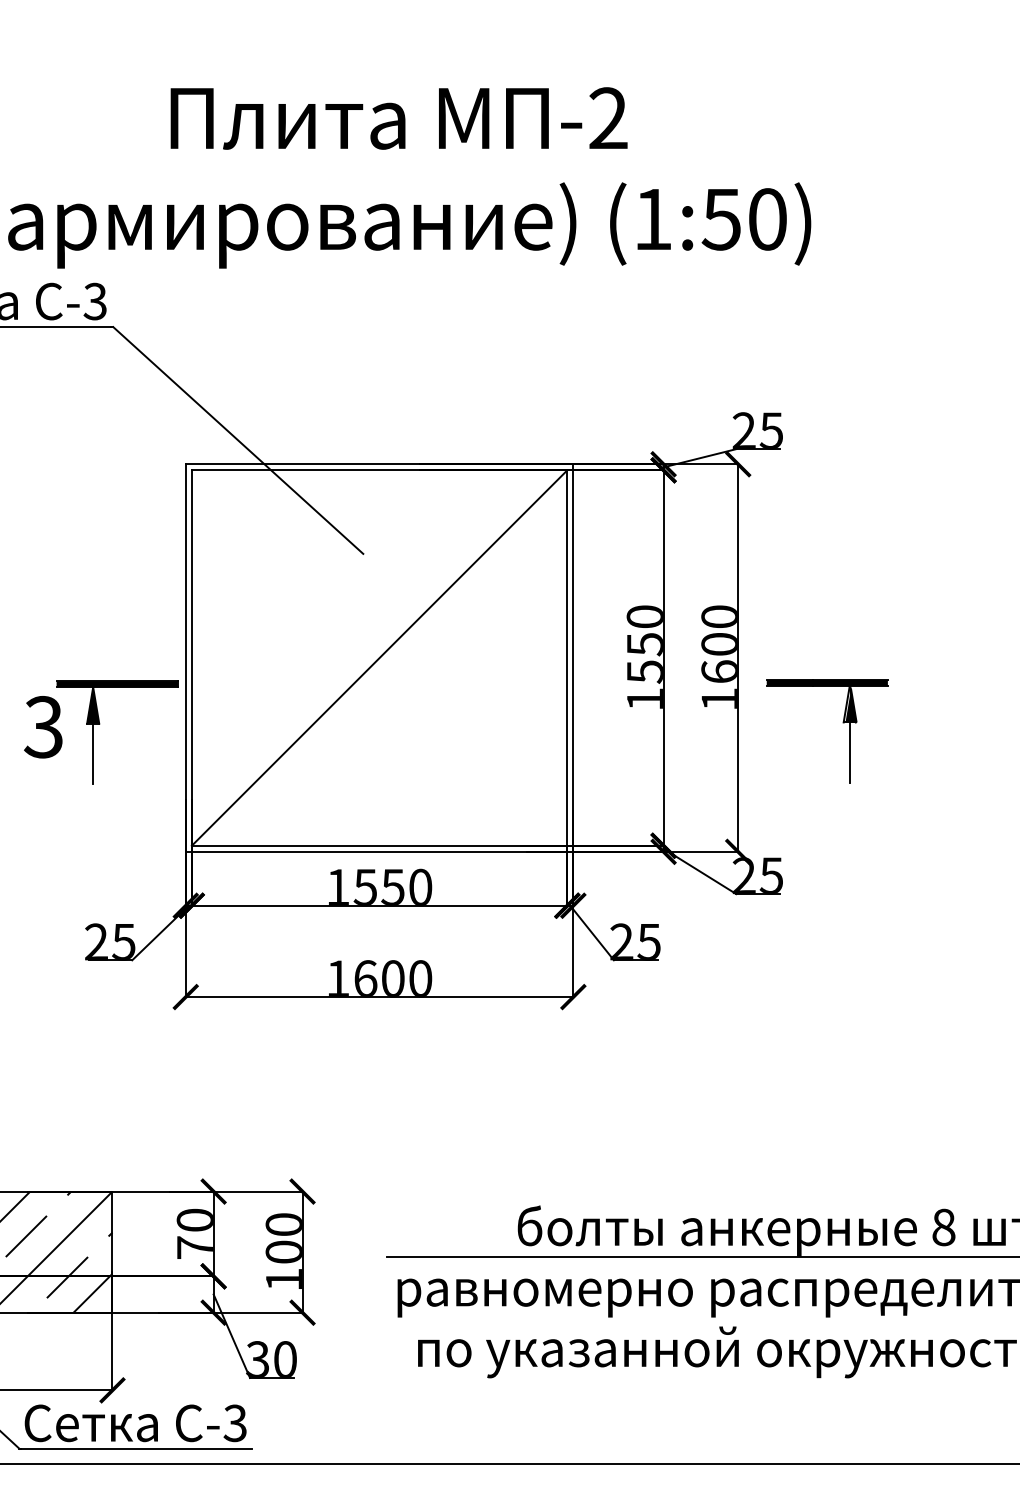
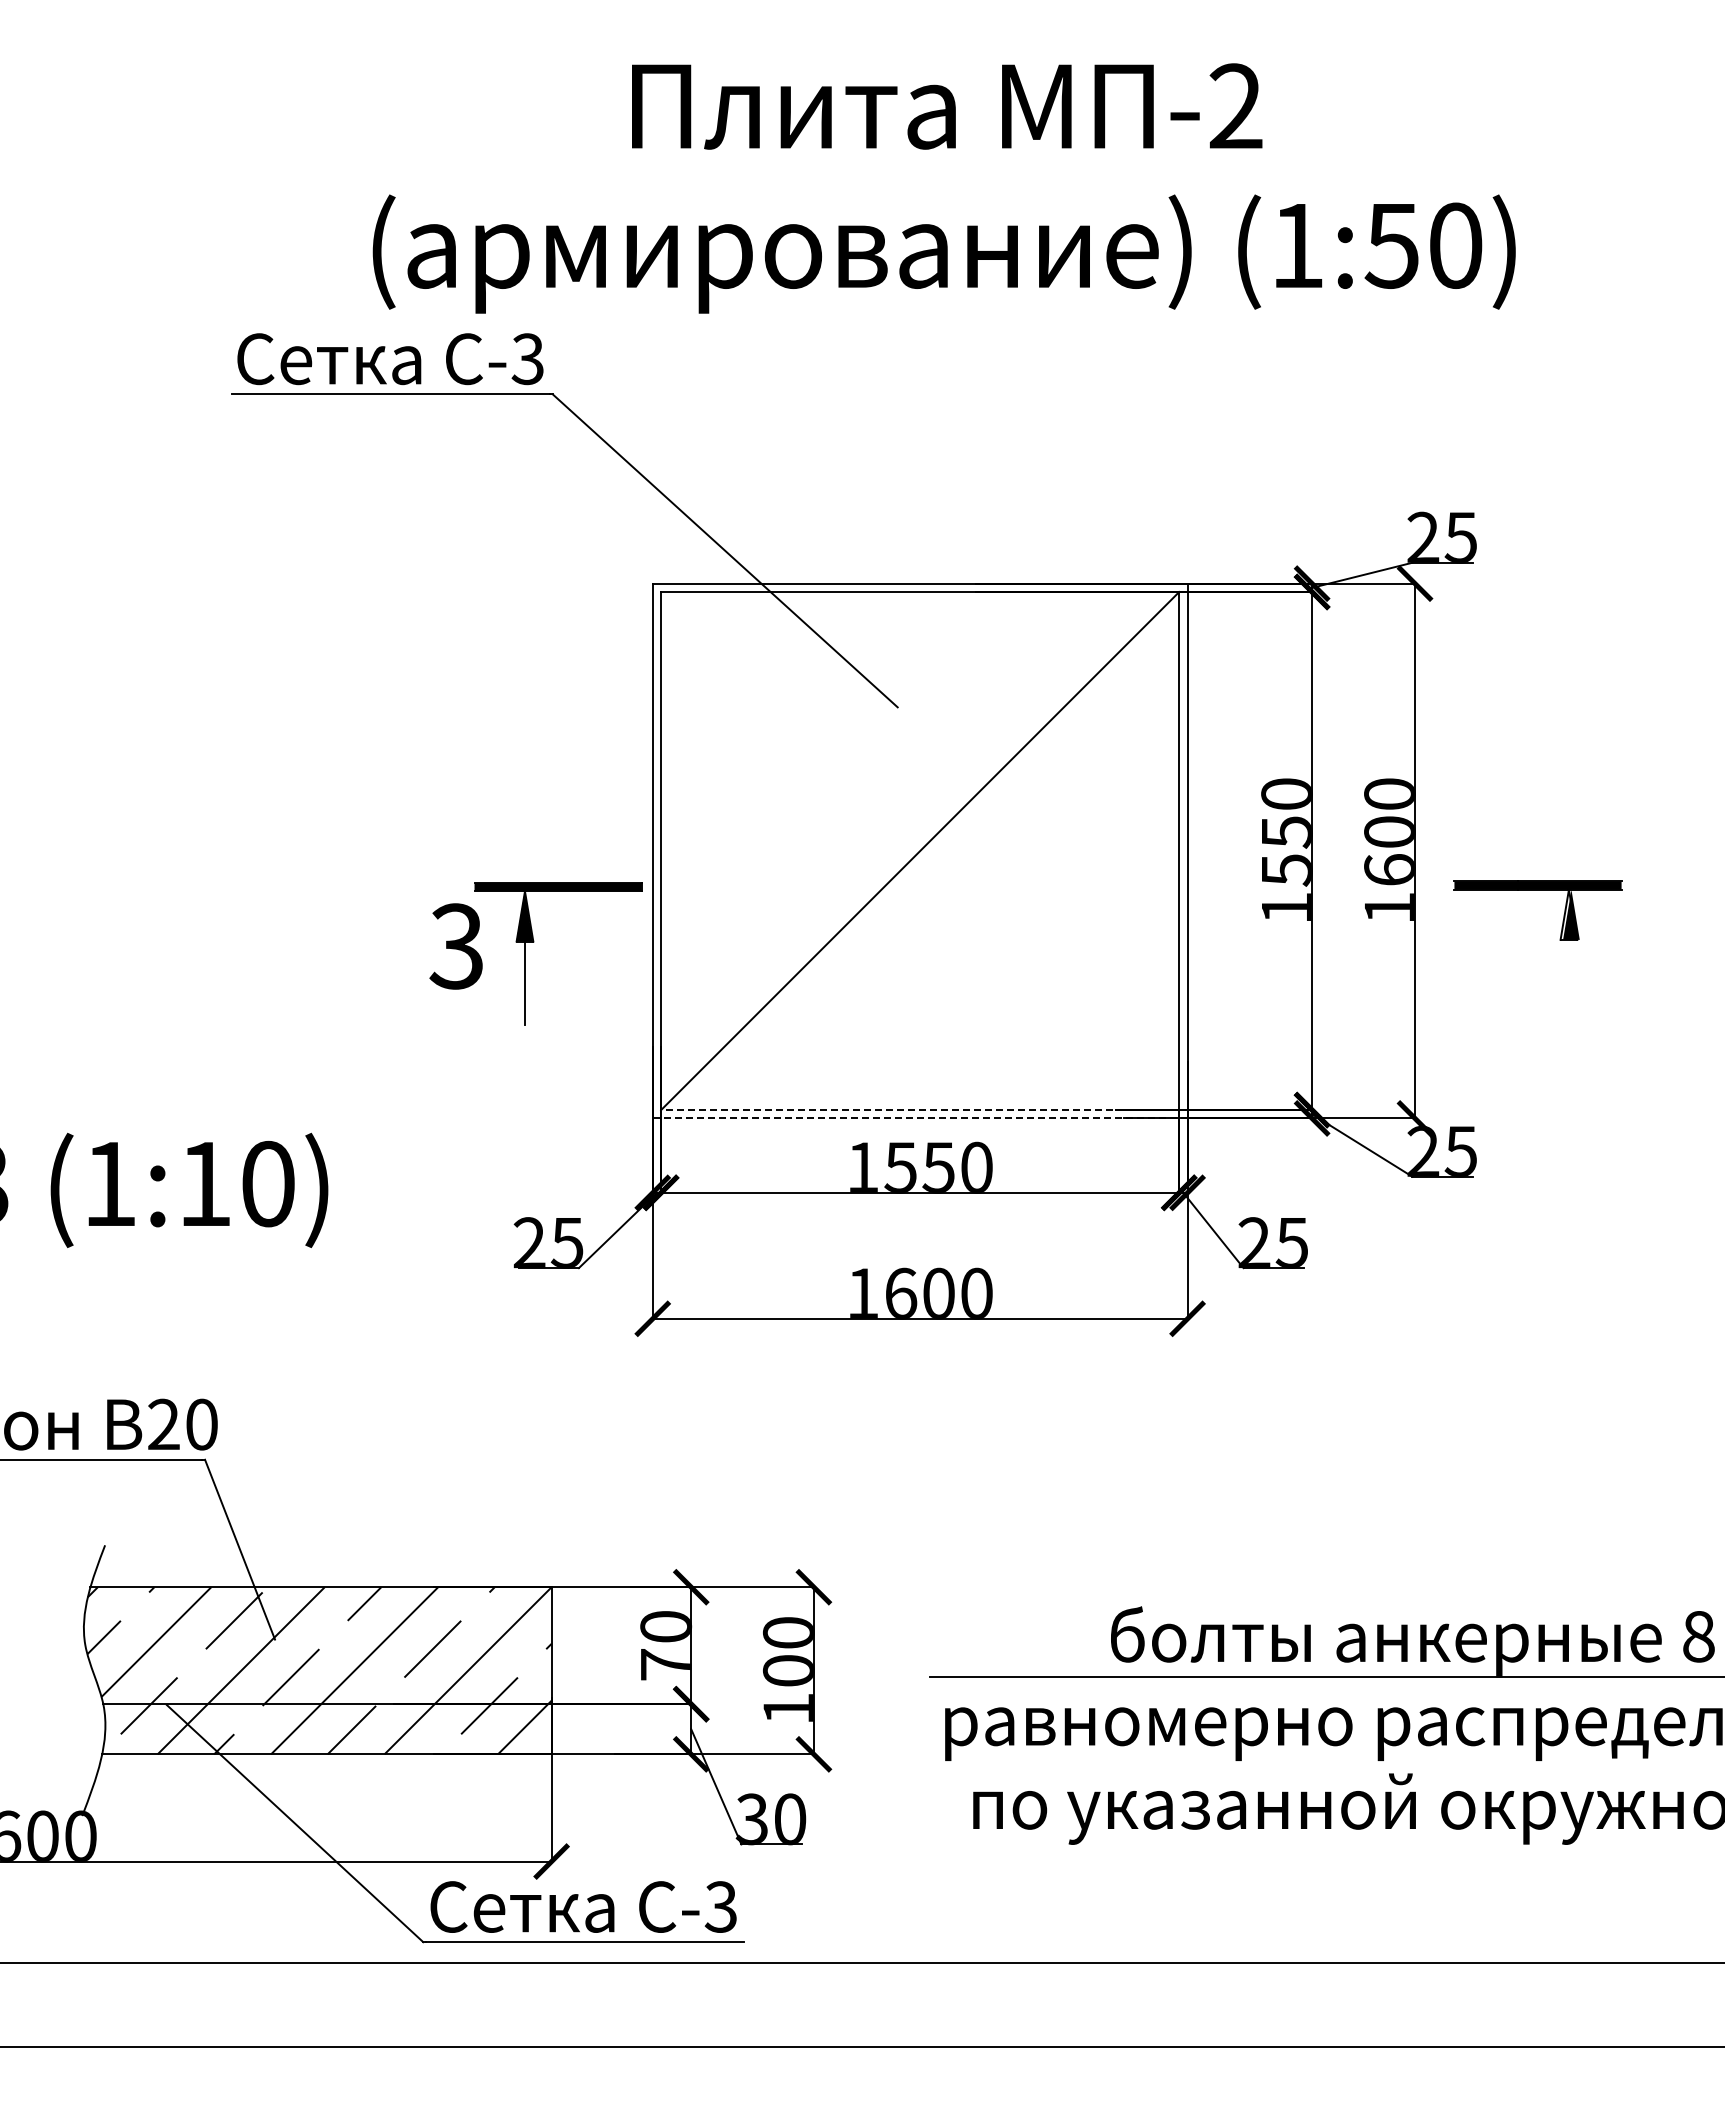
line: (849, 752) -> (1568, 981), removed
line: (379, 846) -> (919, 1110), solid -> dashed
line: (379, 851) -> (919, 1118), solid -> dashed

